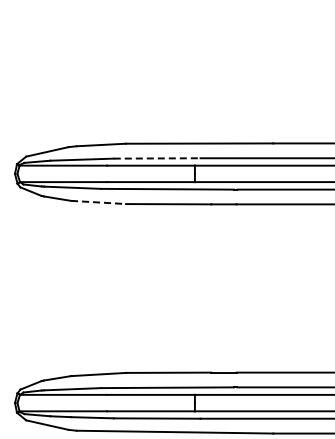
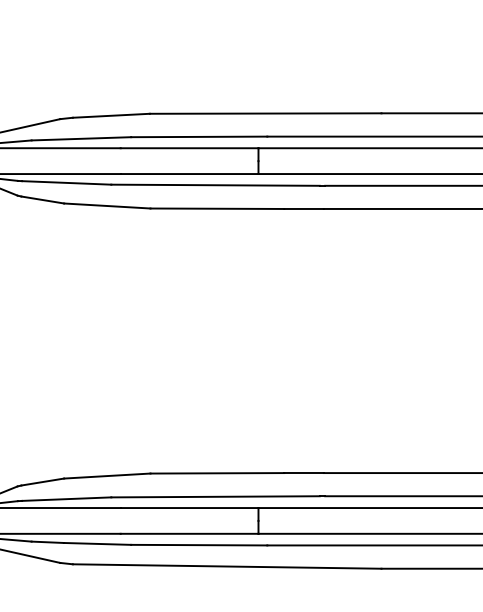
line: (157, 158) -> (199, 136), dashed -> solid
line: (98, 202) -> (107, 206), dashed -> solid

